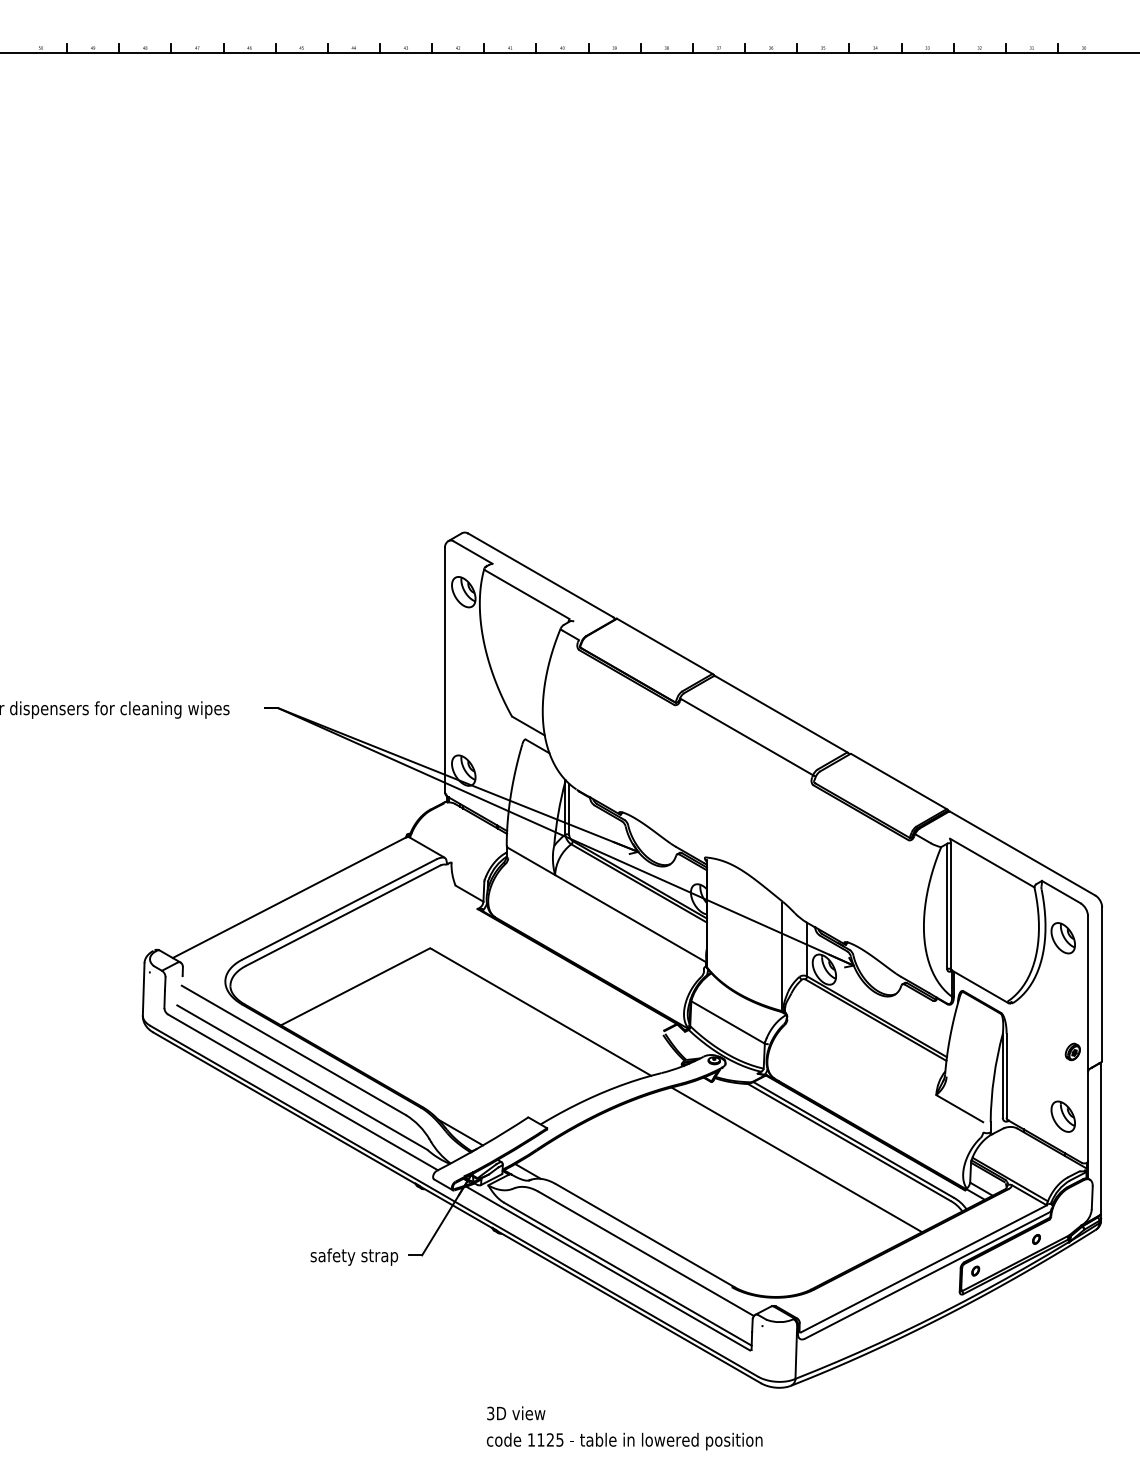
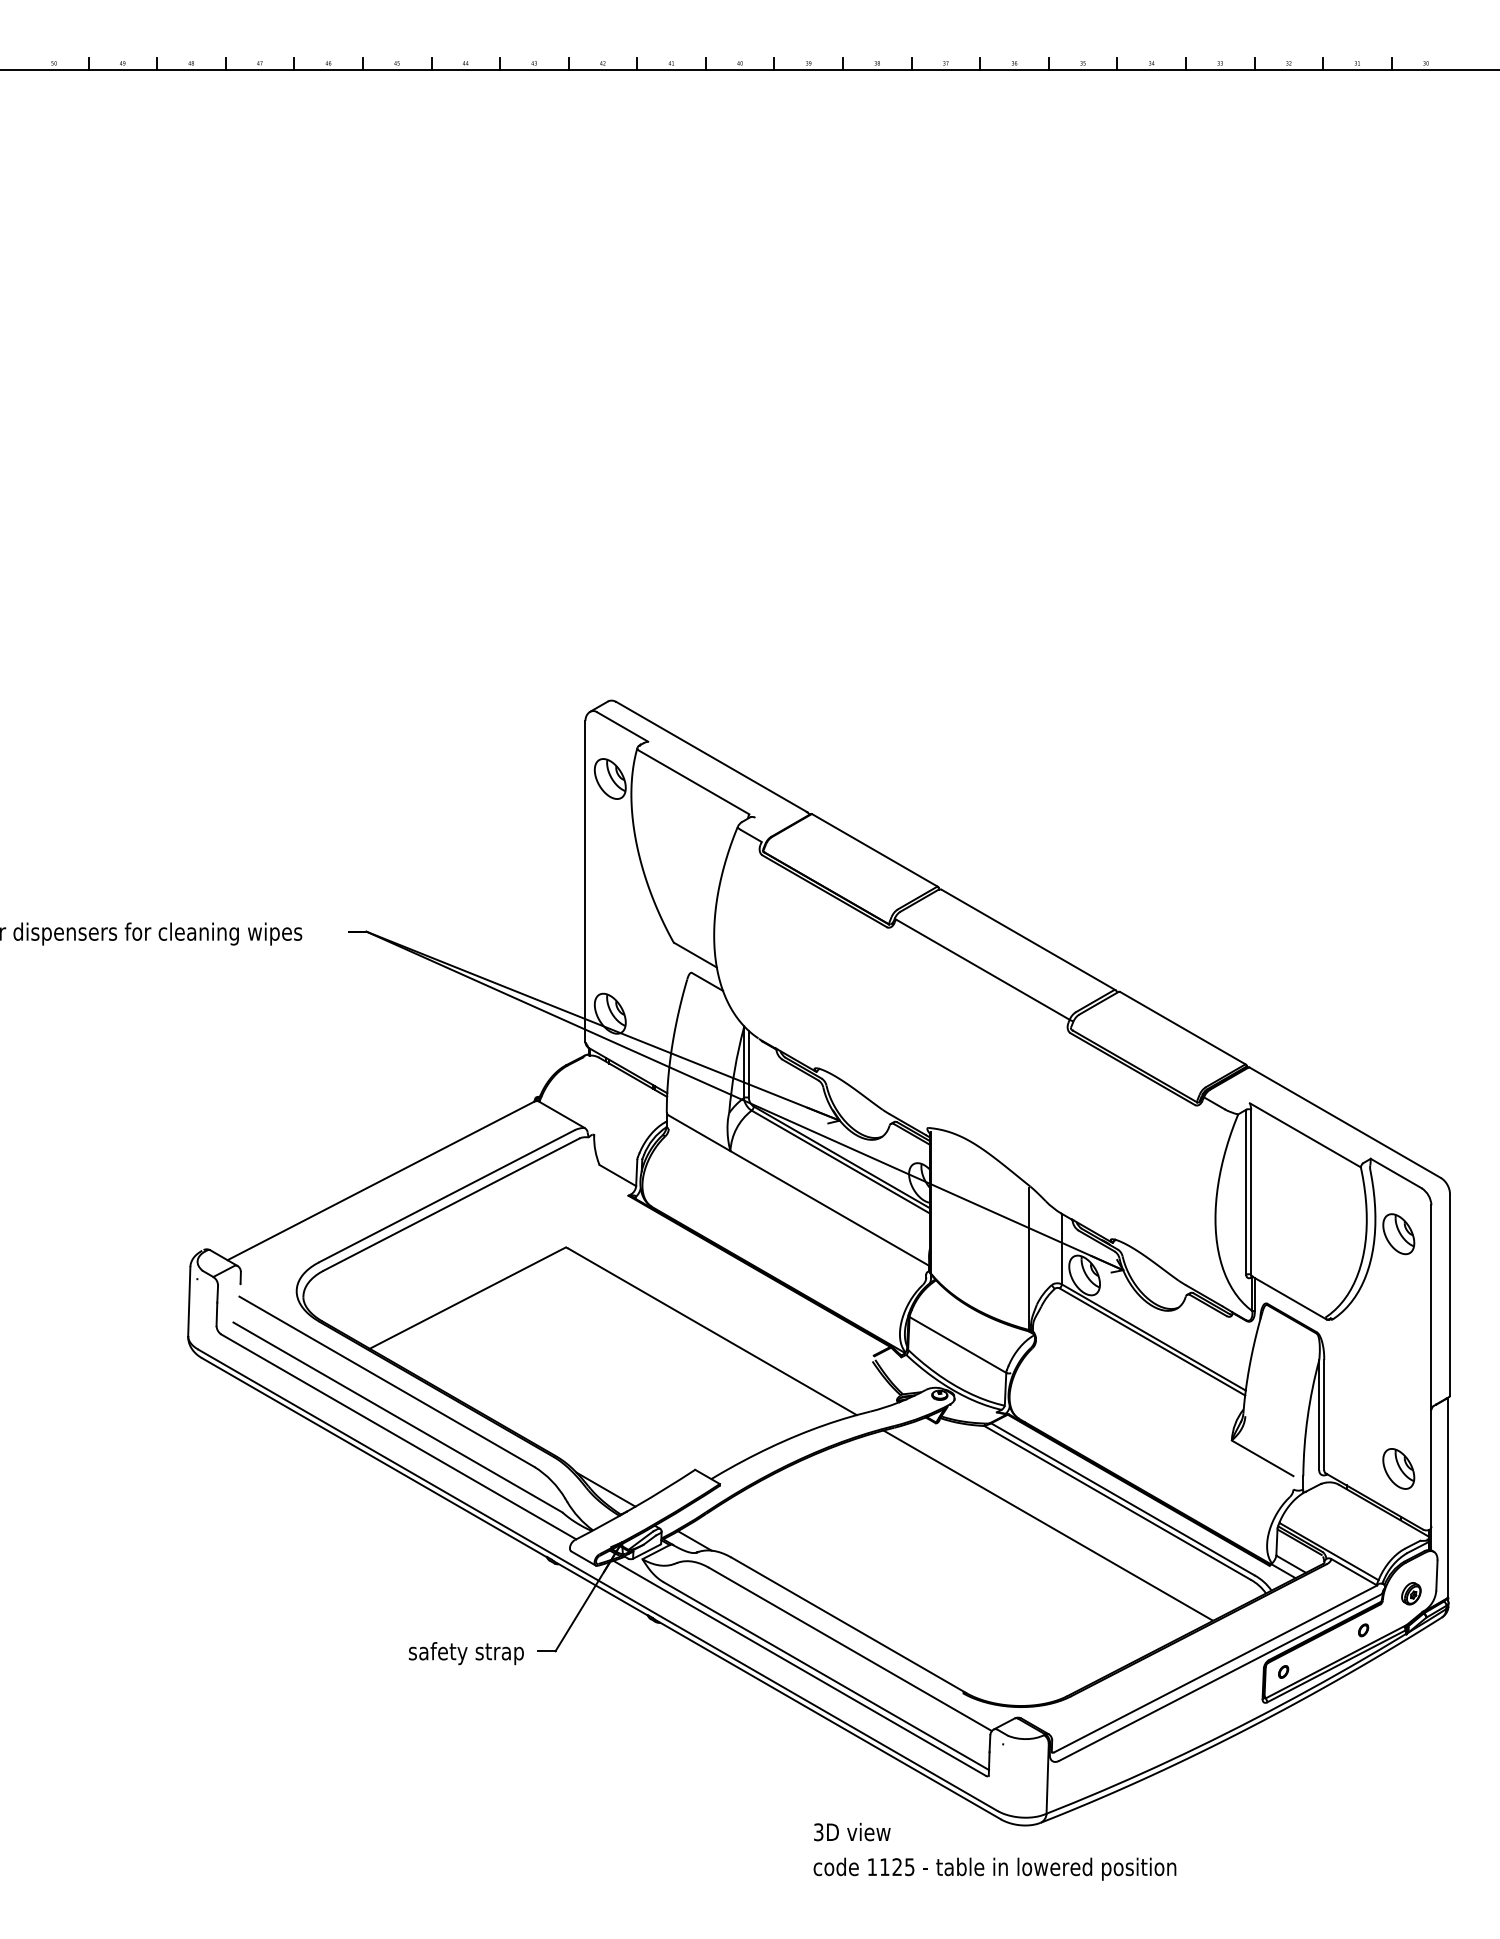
part: (1072, 1051) -> (1411, 1593), moved
text: (624, 1428) -> (994, 1851), moved

